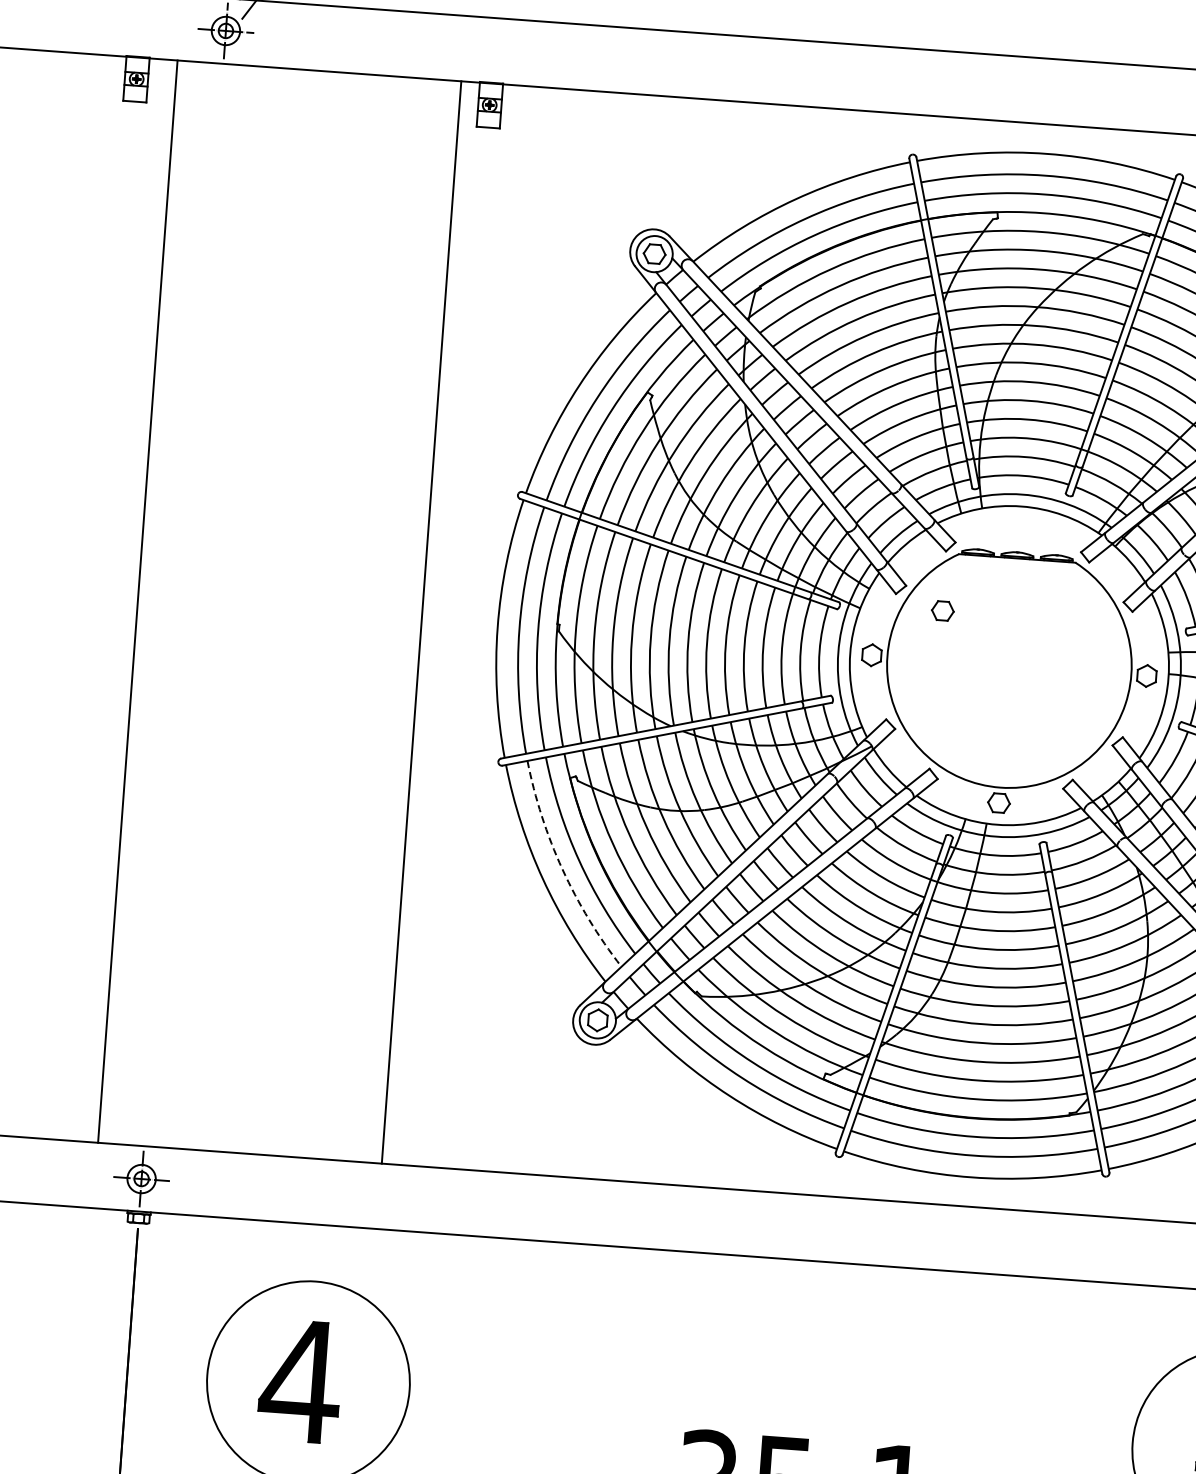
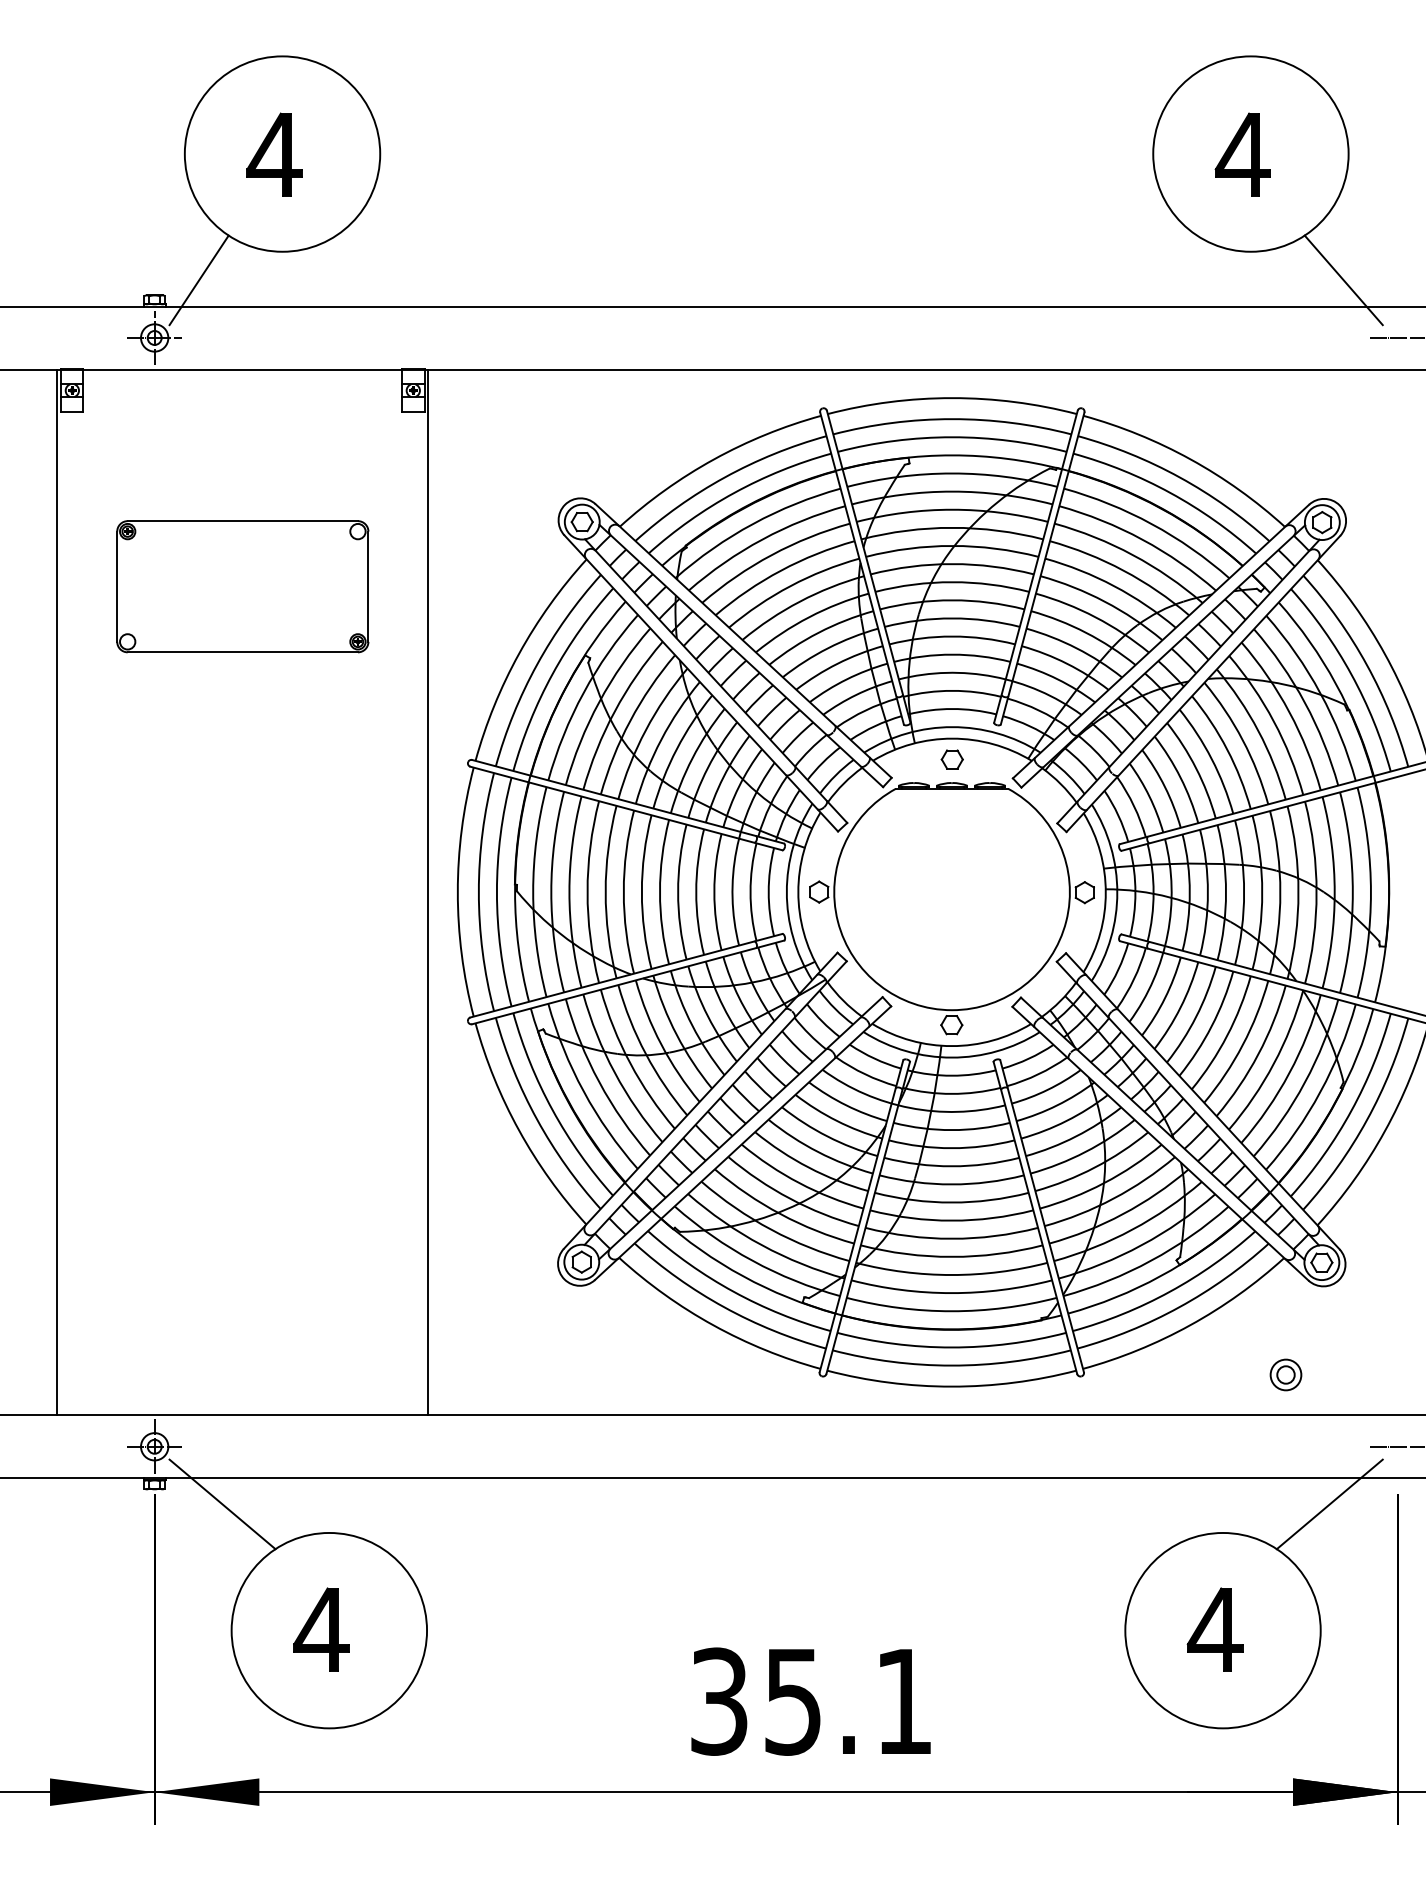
part: (297, 294) -> (242, 586), added
line: (138, 601) -> (57, 892), moved
part: (942, 610) -> (951, 759), moved
line: (421, 622) -> (428, 892), moved
arc: (562, 869) -> (537, 1119), dashed -> solid
line: (207, 1243) -> (222, 1504), added
part: (300, 1380) -> (321, 1629), size x0.71

